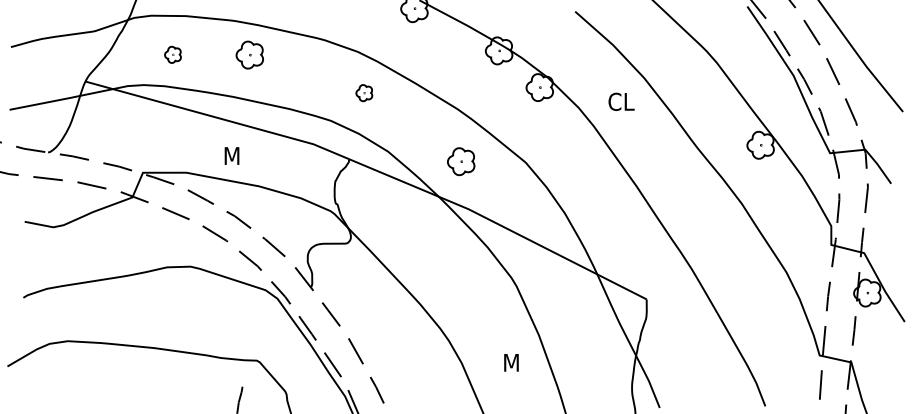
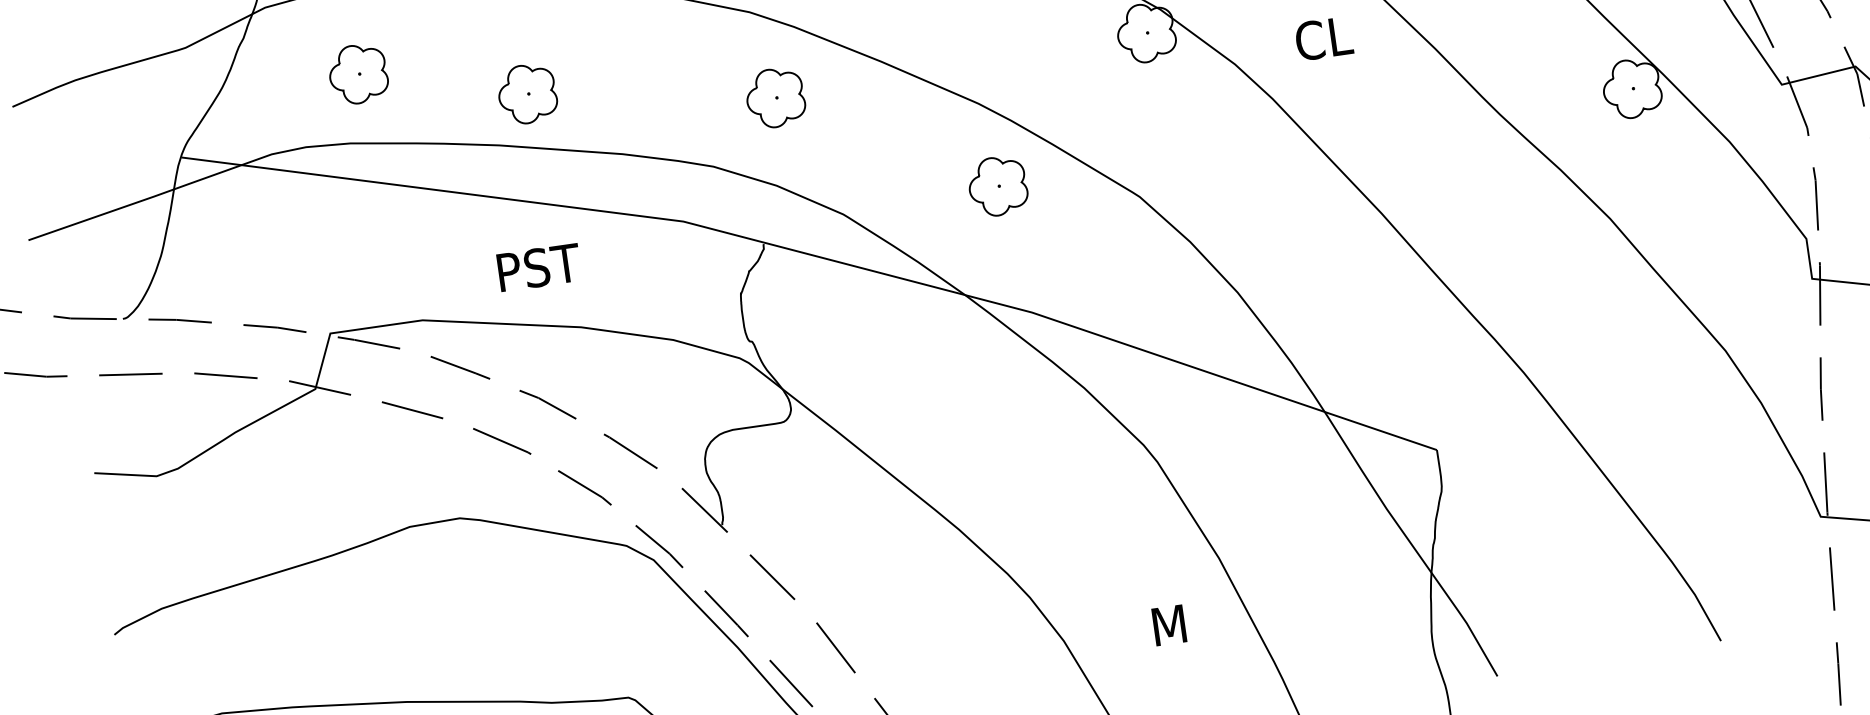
part: (172, 54) -> (357, 73), size x1.67
part: (249, 54) -> (526, 92), moved
part: (364, 92) -> (775, 96), size x1.67
text: (244, 155) -> (540, 266), M -> PST
part: (461, 161) -> (998, 185), moved

